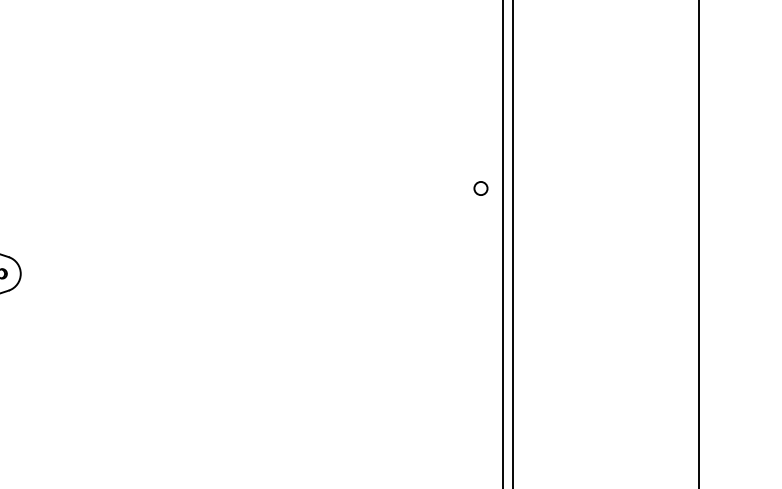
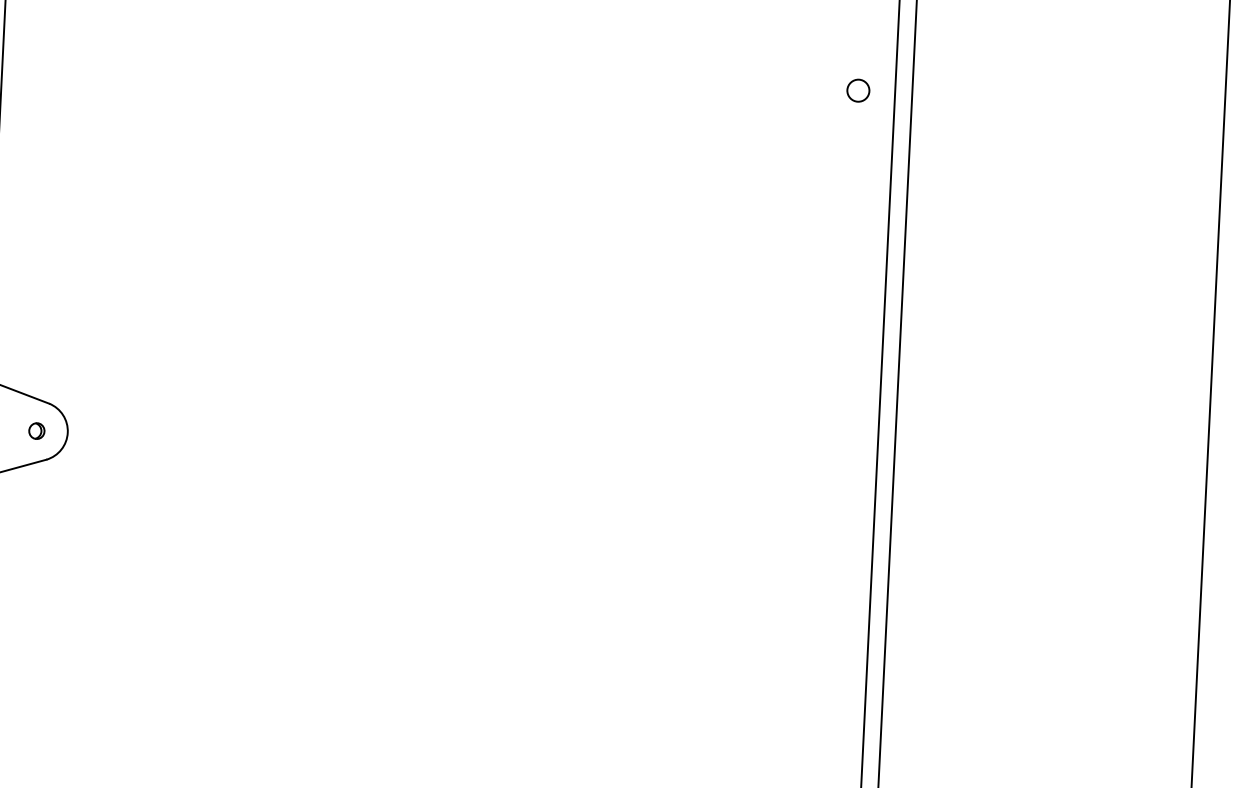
circle: (480, 188) -> (857, 90), moved

